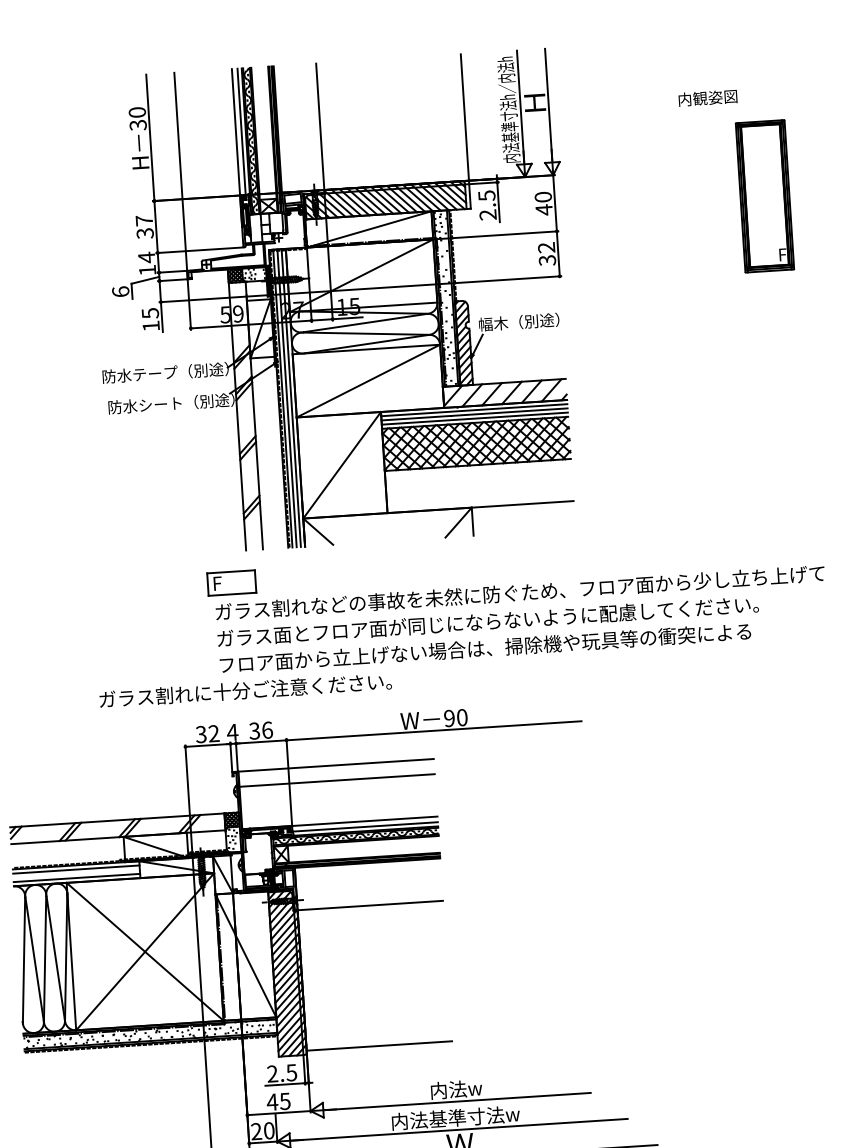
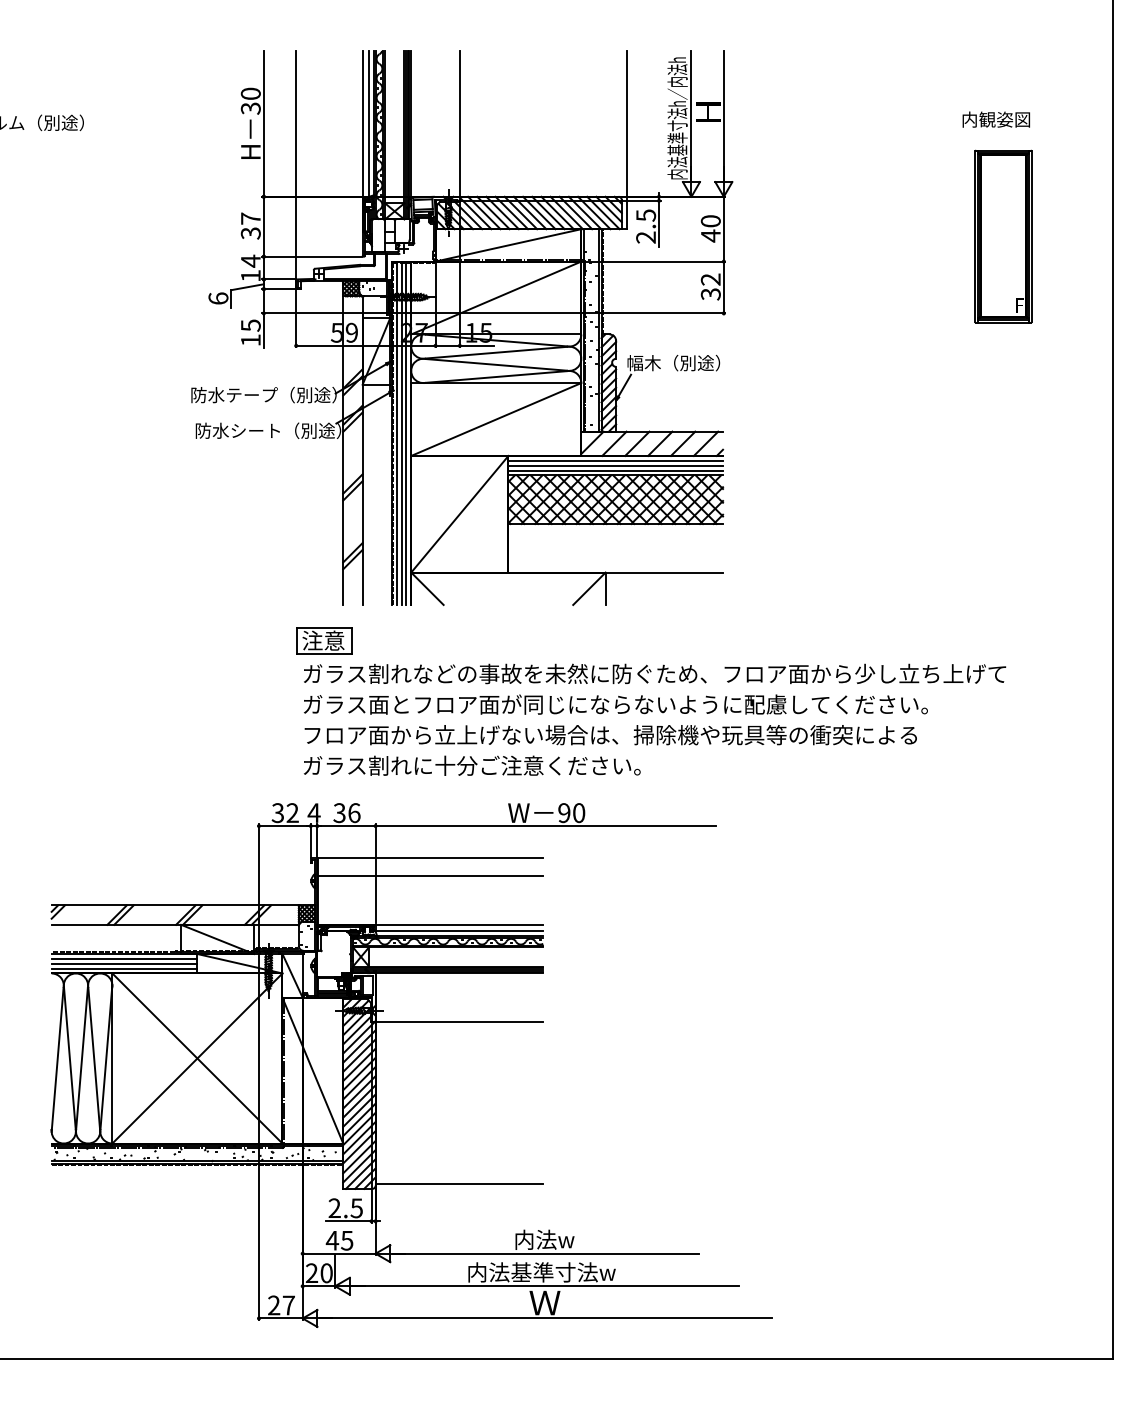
text: (707, 97) -> (995, 119), moved
part: (764, 196) -> (1003, 236), moved
text: (231, 582) -> (323, 640), F -> 注意
text: (245, 690) -> (472, 765), moved
line: (76, 873) -> (124, 963), added

